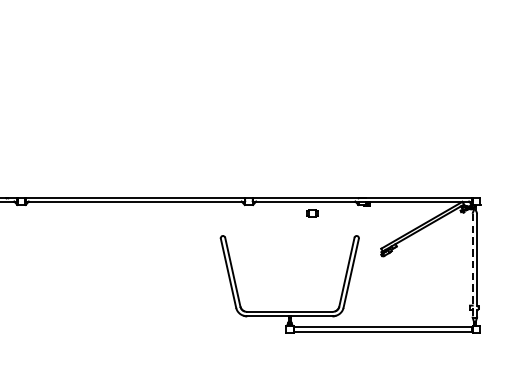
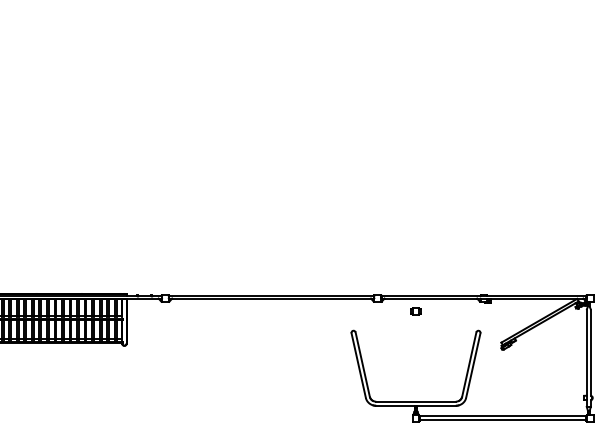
part: (311, 213) -> (415, 311), moved
line: (472, 265) -> (586, 358), dashed -> solid

